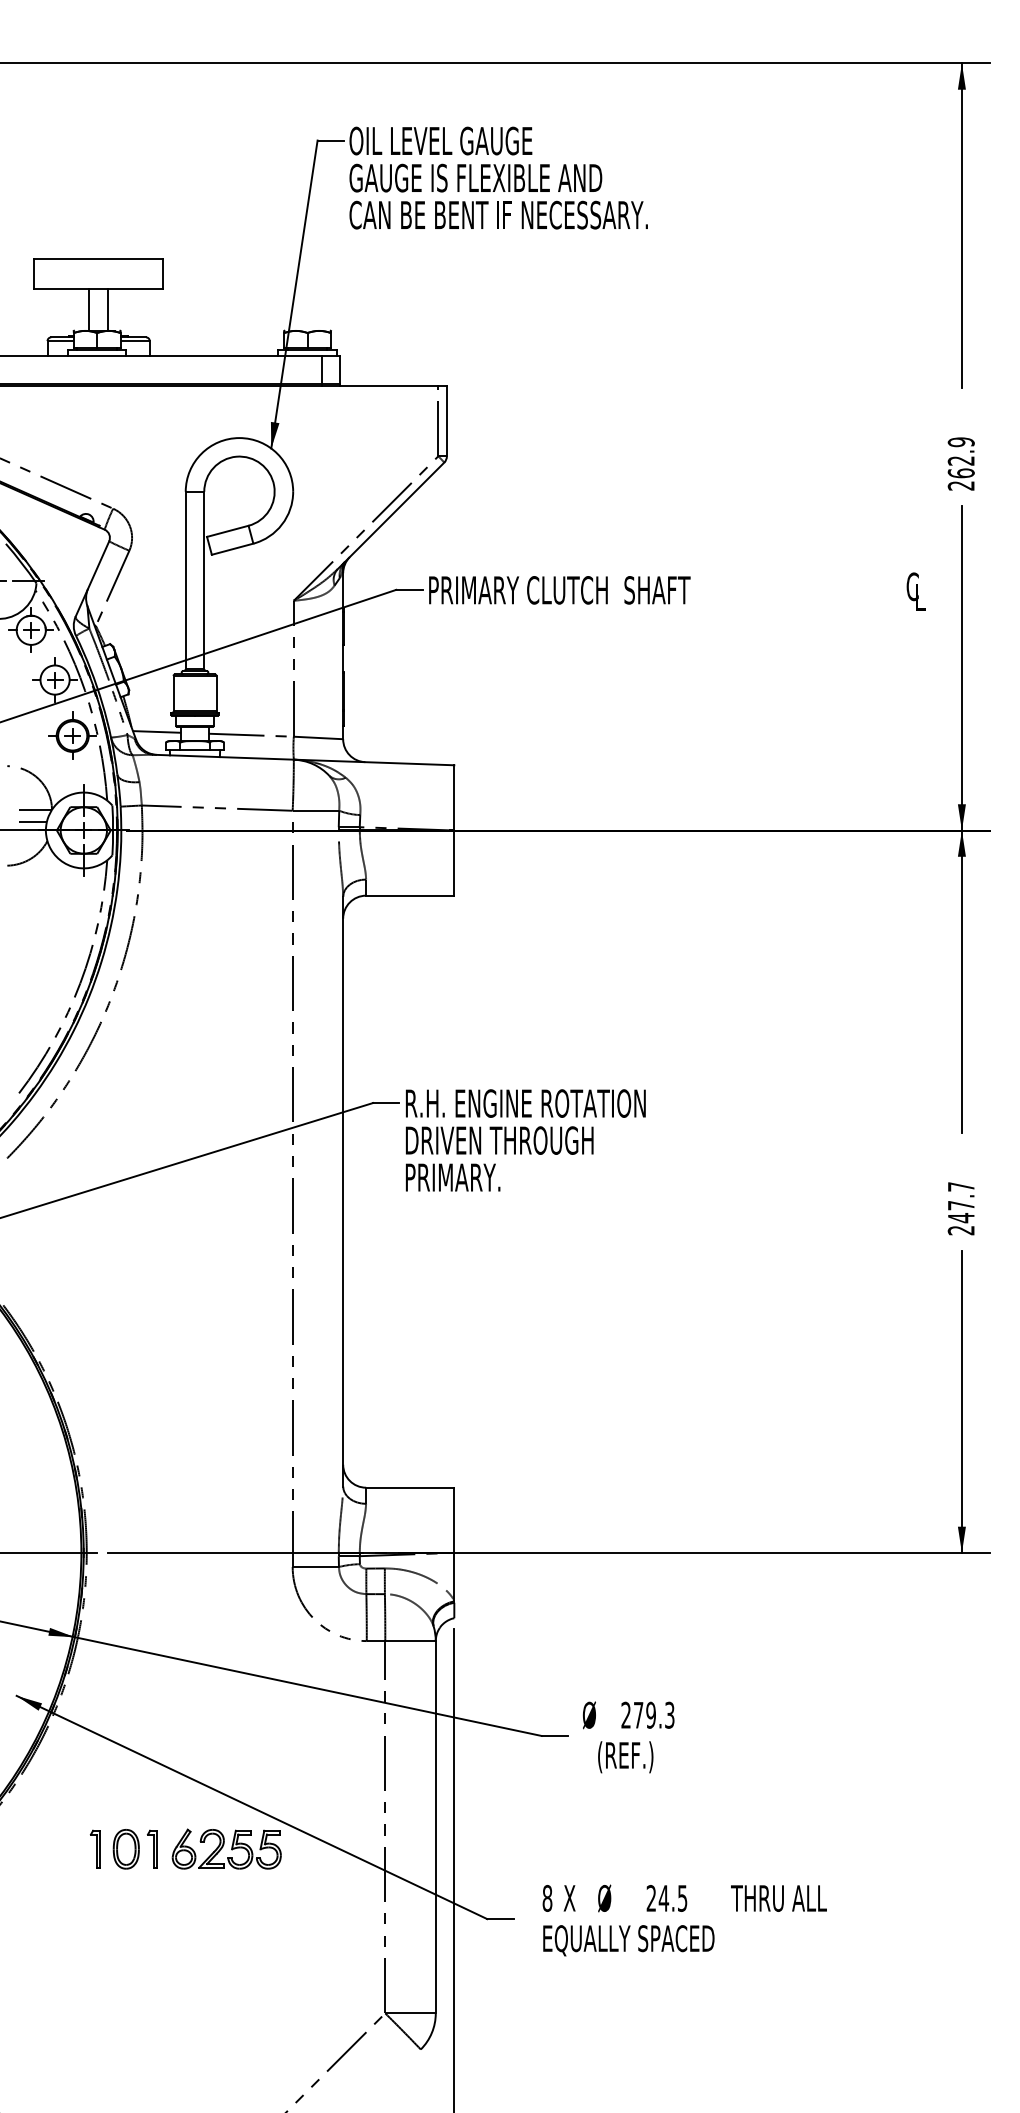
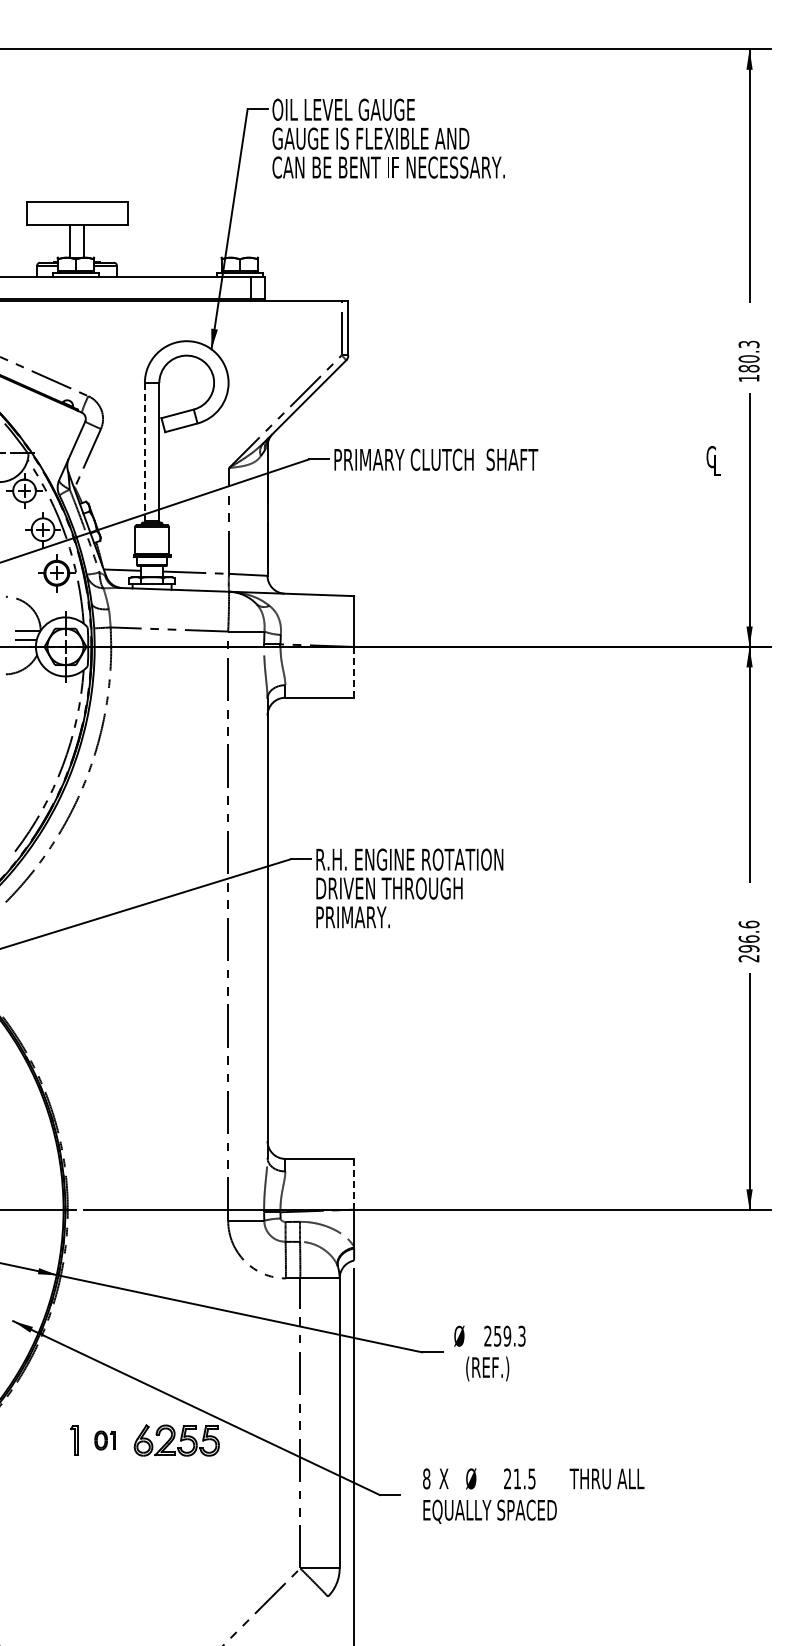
text: (960, 464) -> (748, 361), 262.9 -> 180.3
line: (185, 580) -> (144, 452), solid -> dashed
line: (454, 862) -> (354, 671), solid -> dashed
text: (960, 1202) -> (748, 936), 247.7 -> 296.6
line: (454, 1519) -> (354, 1183), solid -> dashed
text: (638, 1715) -> (497, 1336), 279.3 -> 259.3
part: (133, 1849) -> (104, 1440), size x0.6
text: (664, 1897) -> (517, 1478), 24.5 -> 21.5

